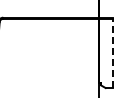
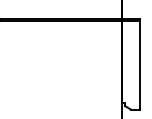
line: (112, 52) -> (139, 63), dashed -> solid

